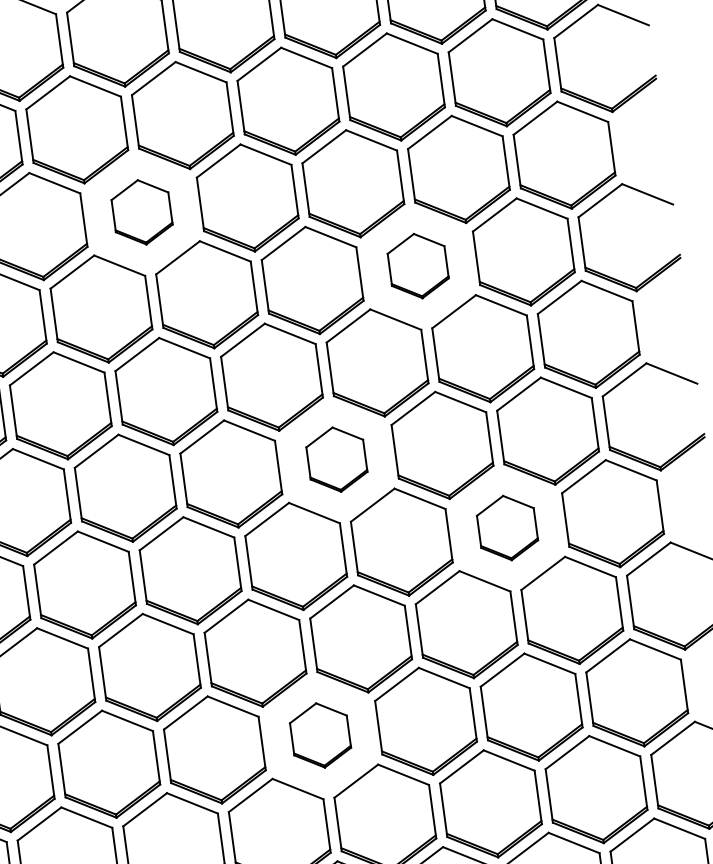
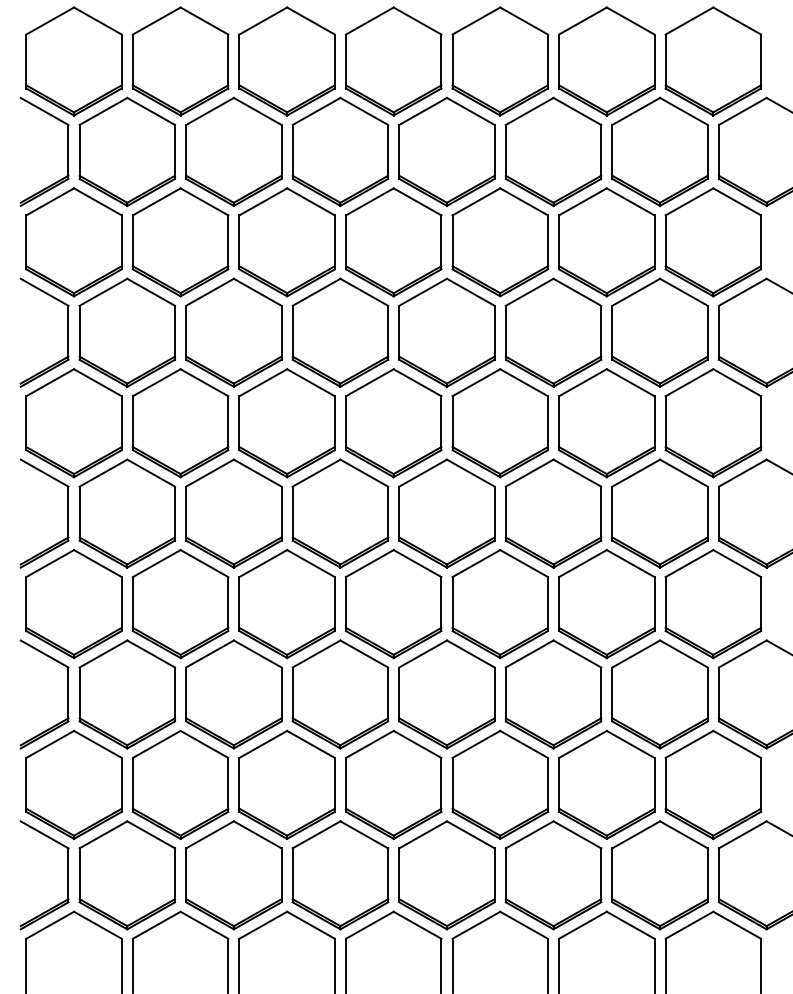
part: (141, 212) -> (286, 242), size x1.67
part: (418, 265) -> (553, 332), size x1.67
part: (336, 459) -> (446, 513), size x1.67
part: (507, 528) -> (606, 604), size x1.67
part: (320, 735) -> (393, 784), size x1.67

